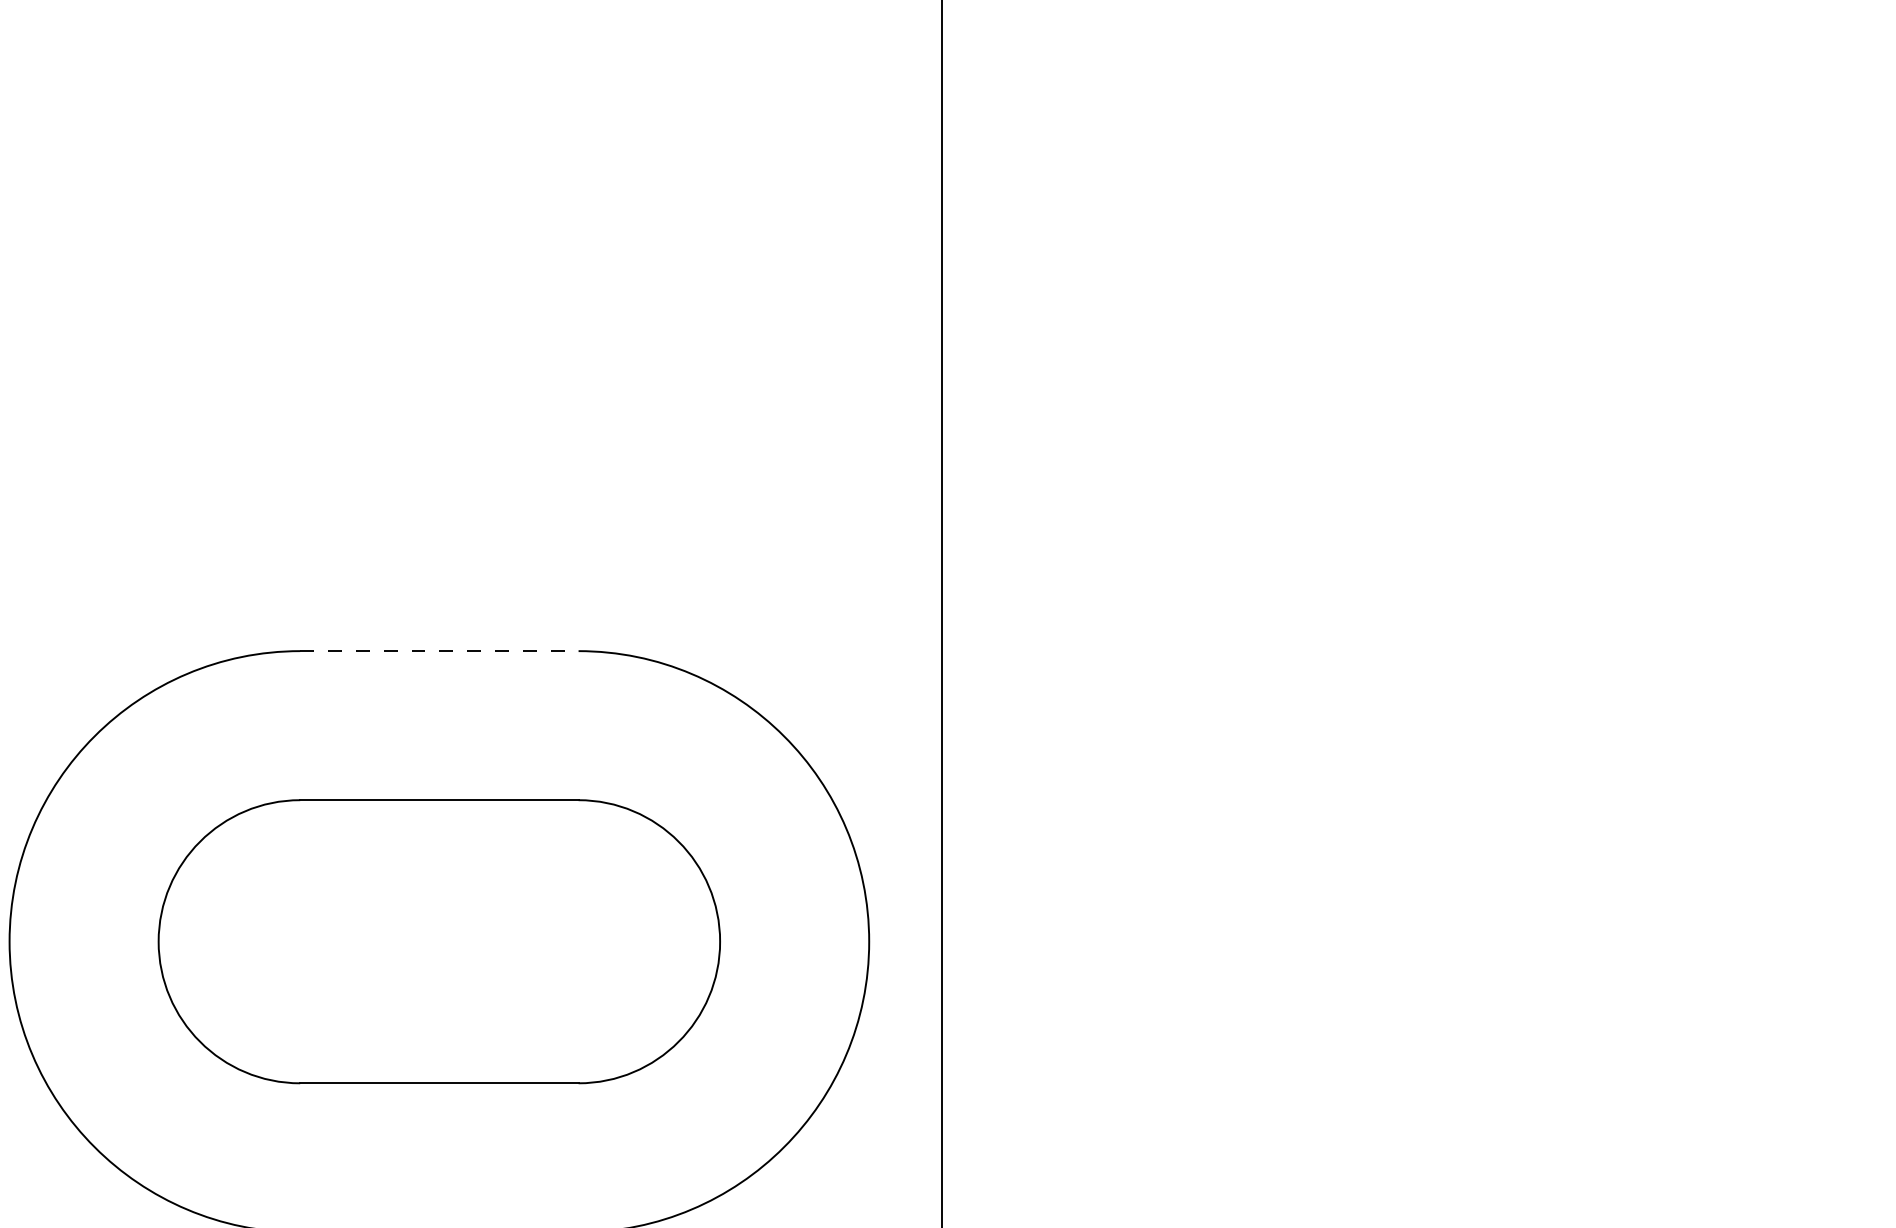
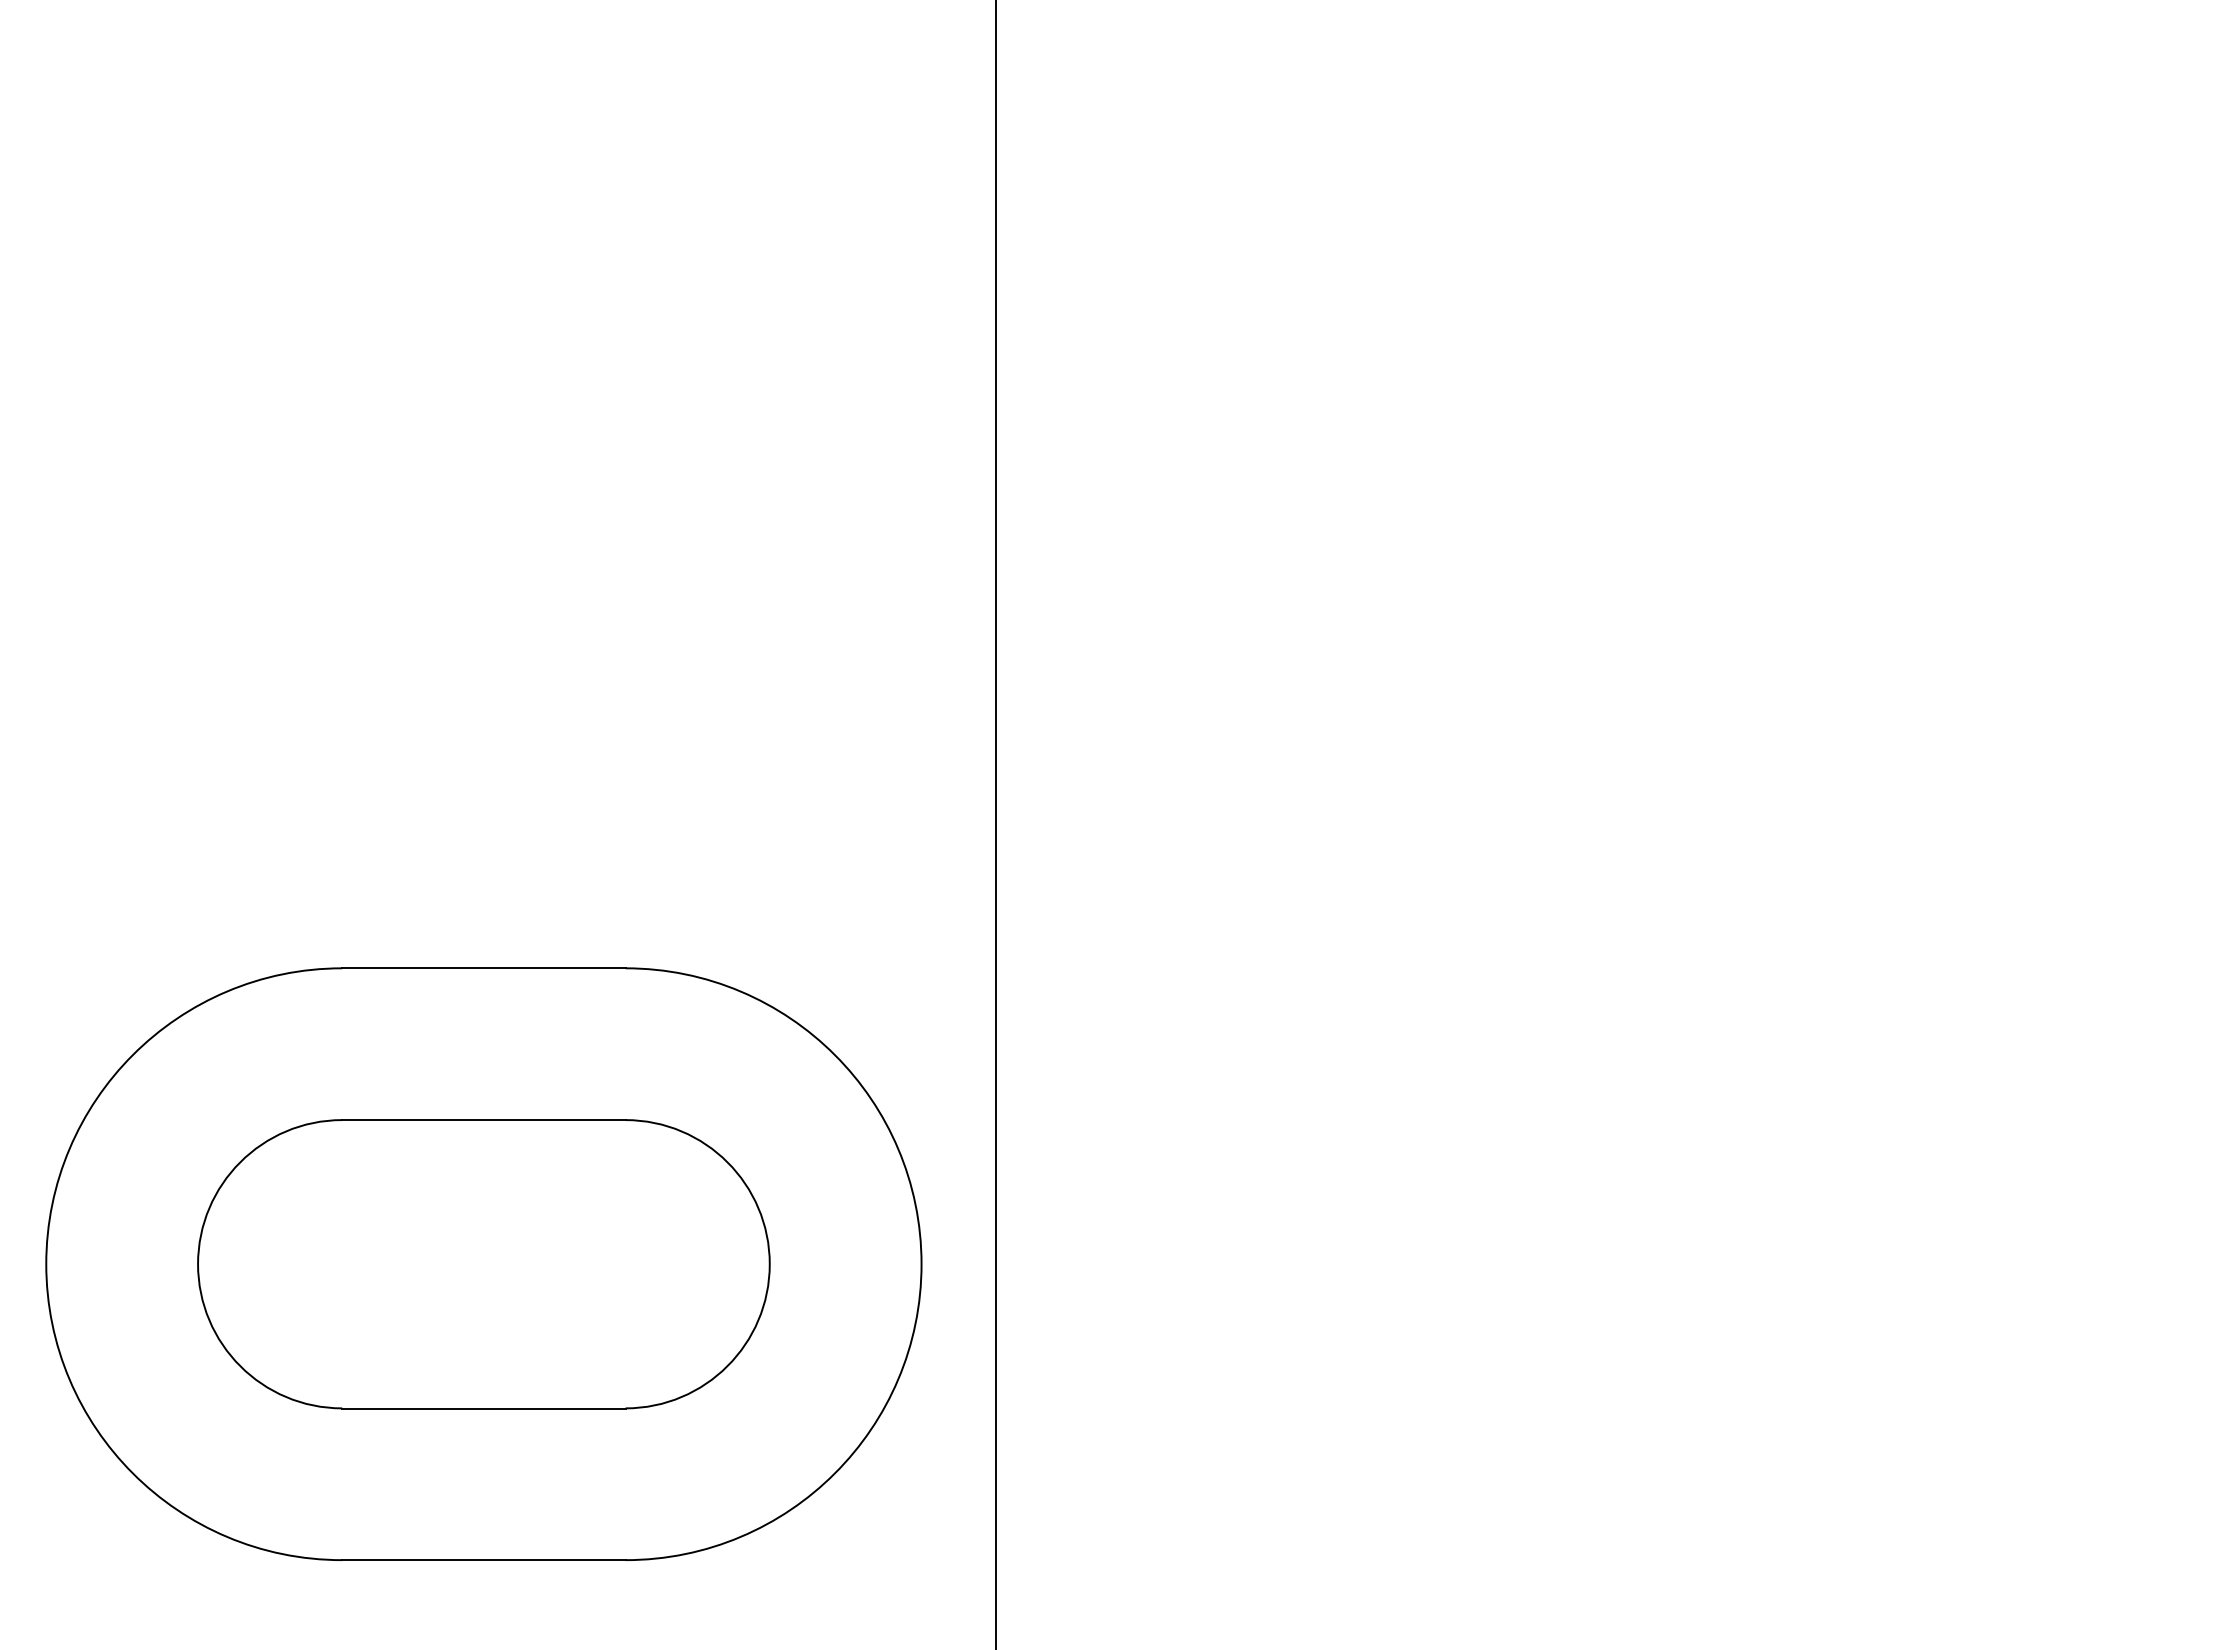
line: (438, 651) -> (483, 968), dashed -> solid

